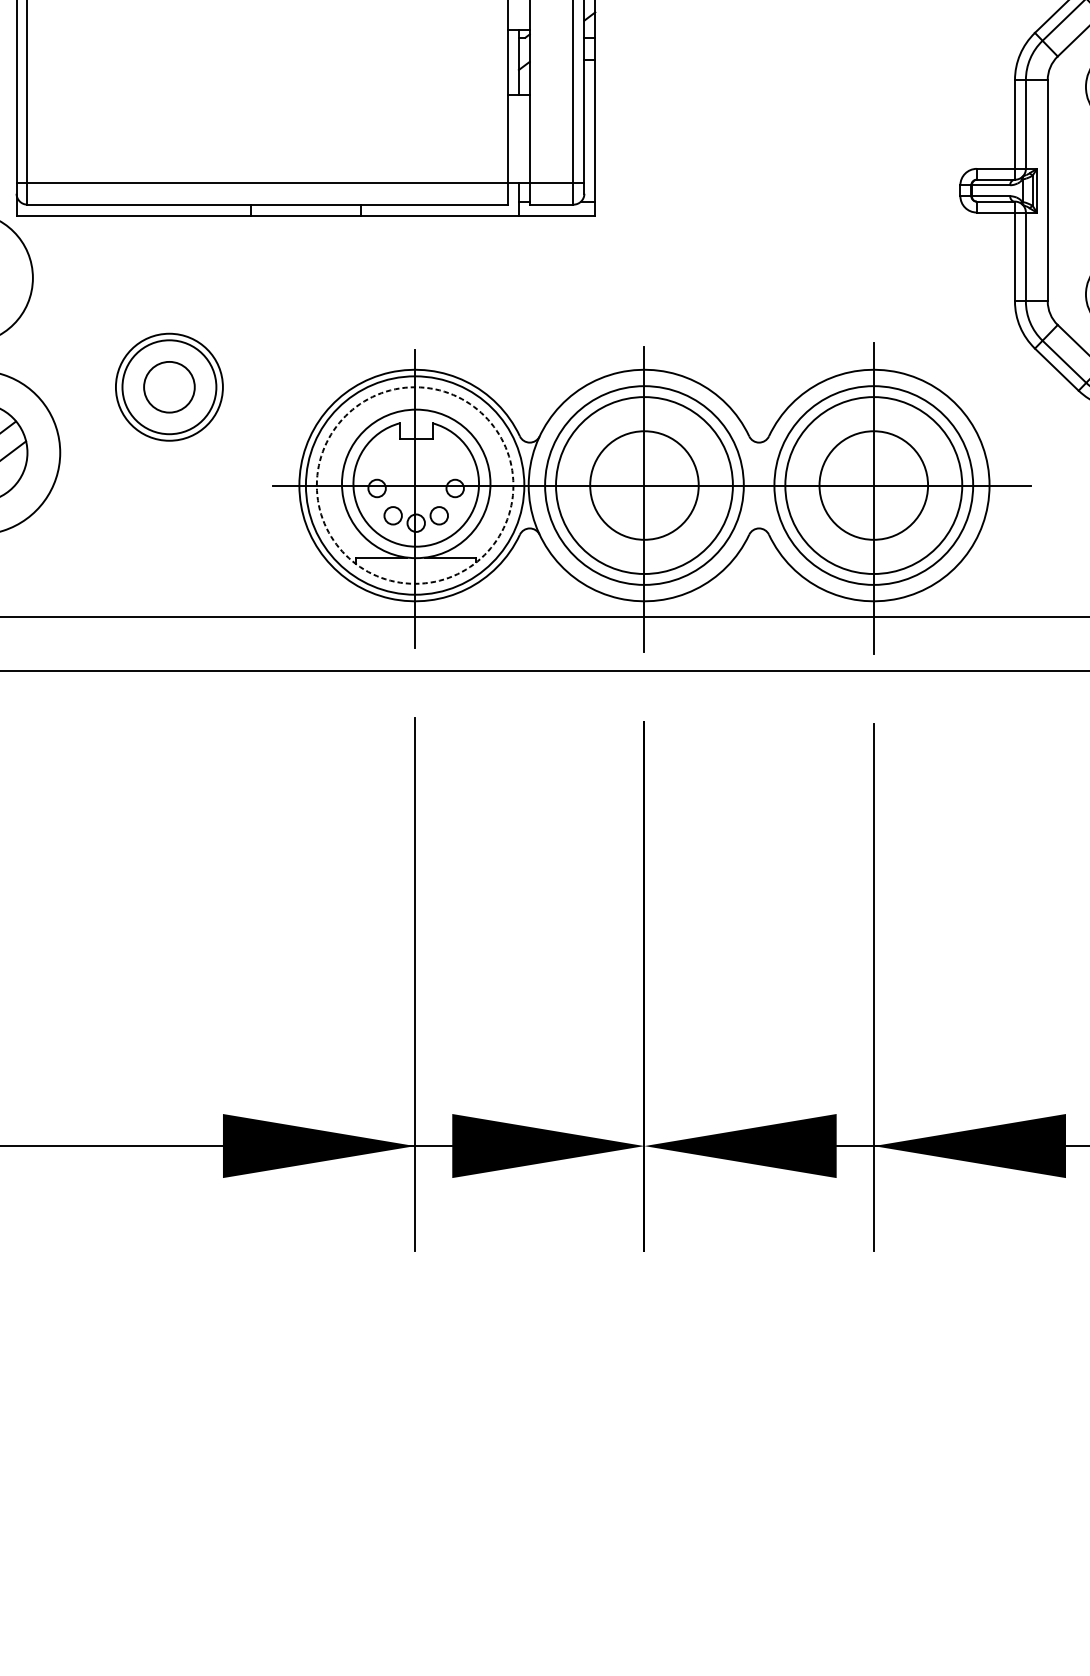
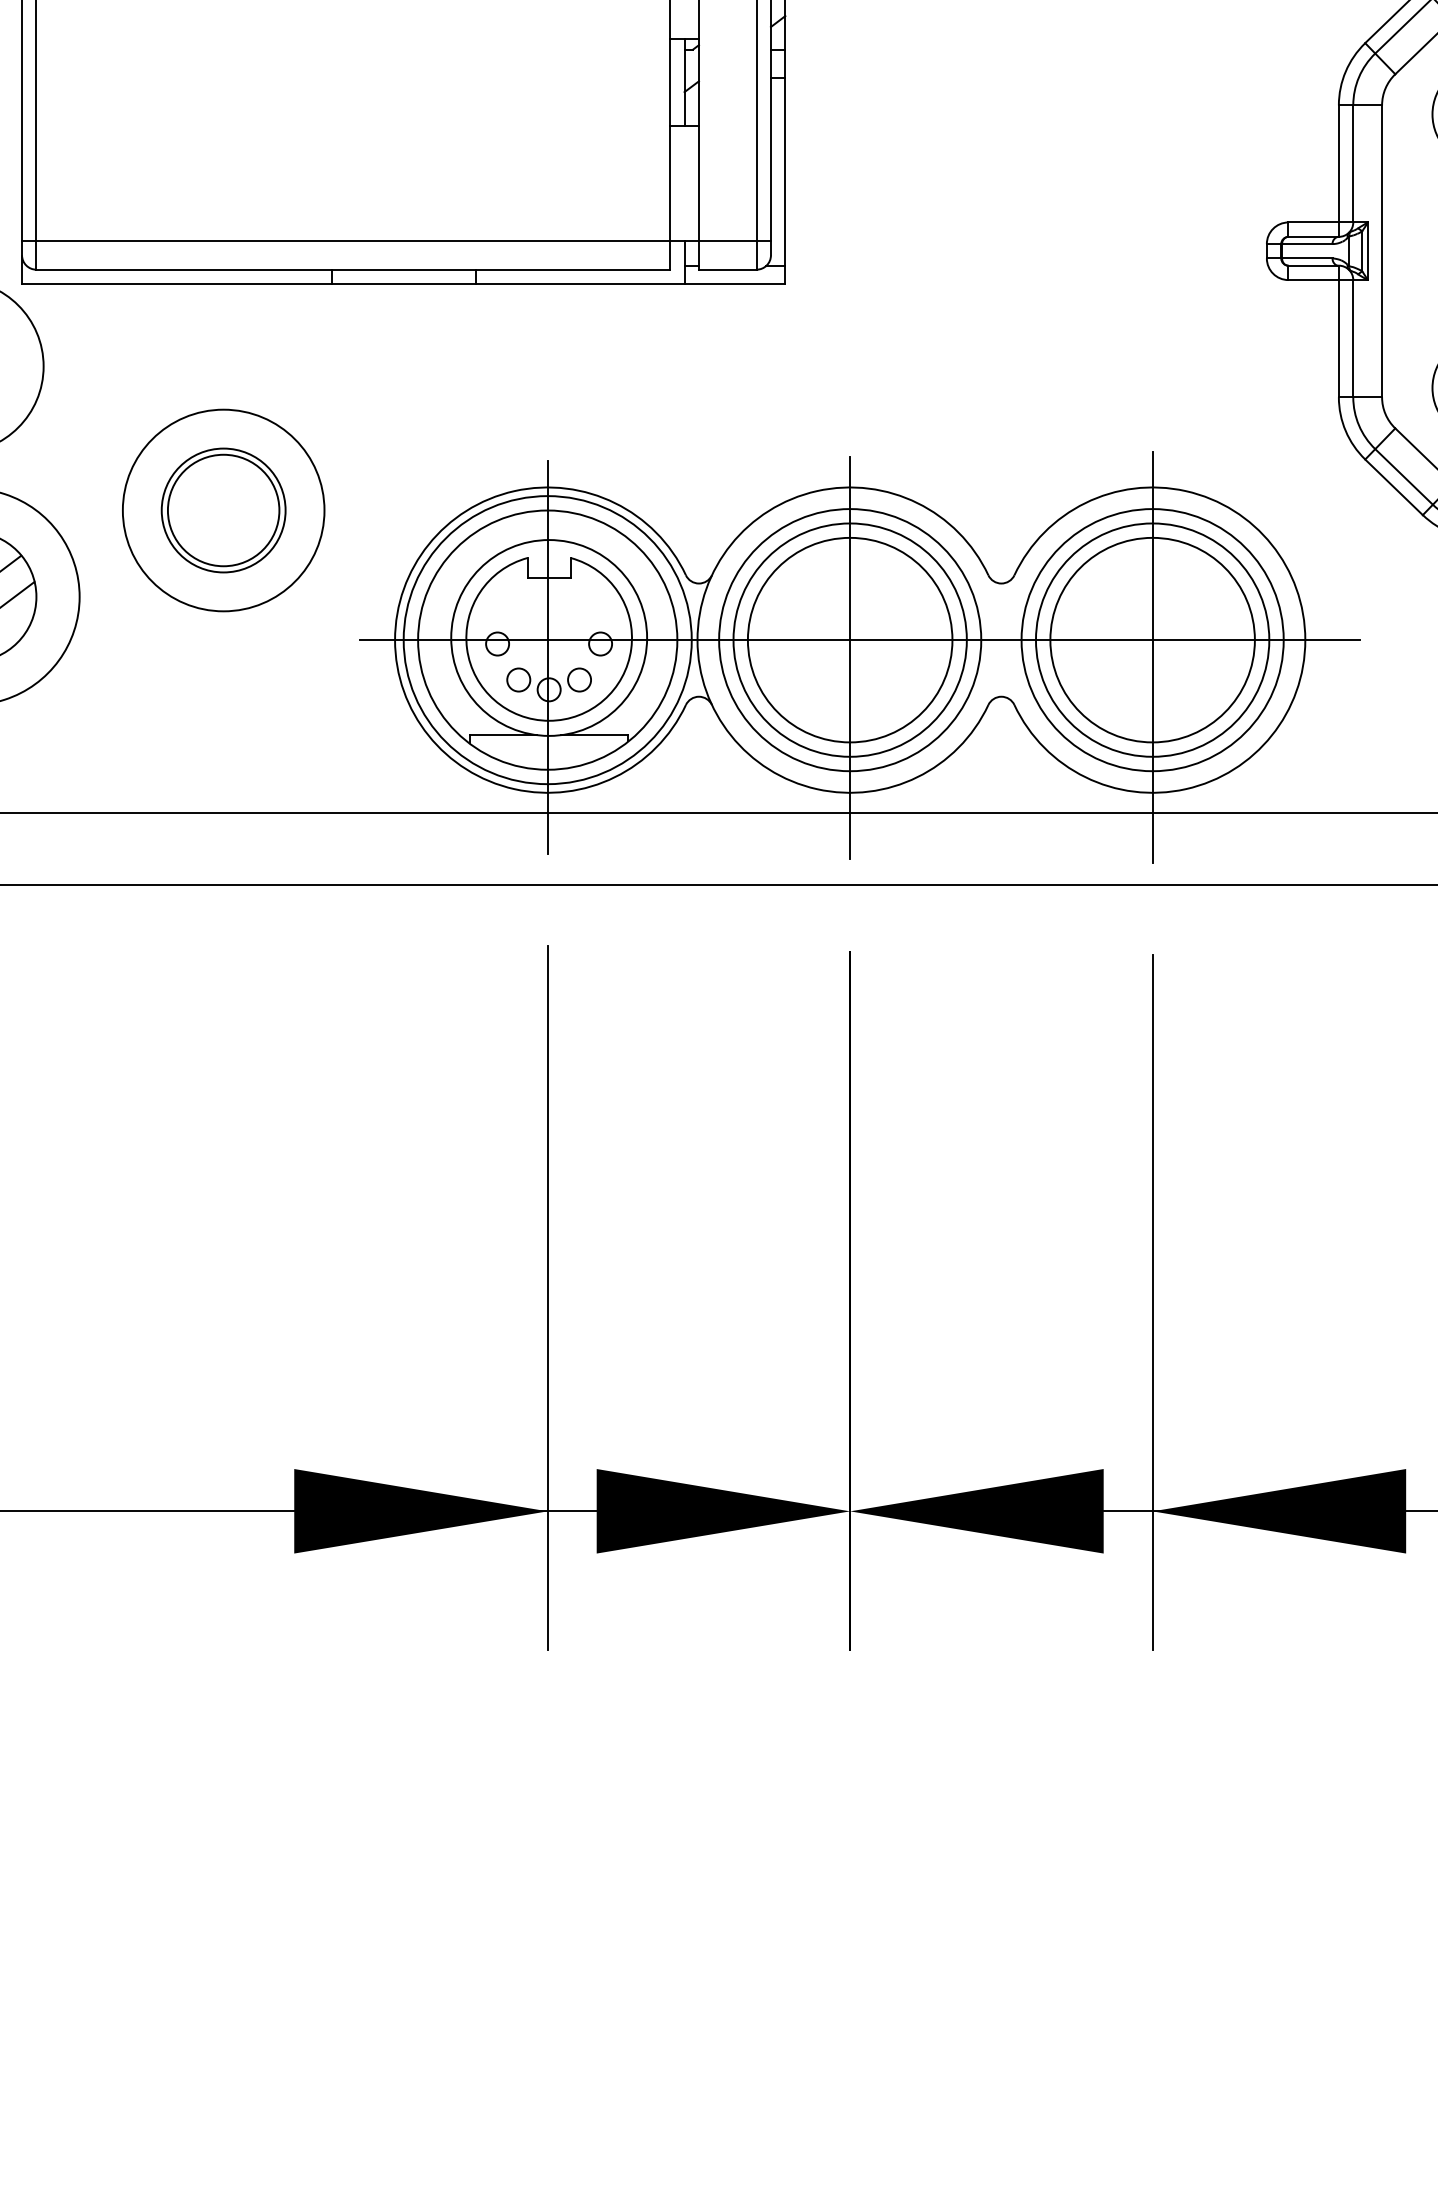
circle: (169, 387) -> (223, 510), size x1.43
circle: (169, 387) -> (223, 510), size x1.67
circle: (414, 485) -> (547, 639), dashed -> solid
circle: (643, 485) -> (849, 639), size x1.43
circle: (873, 485) -> (1152, 639), size x1.43

